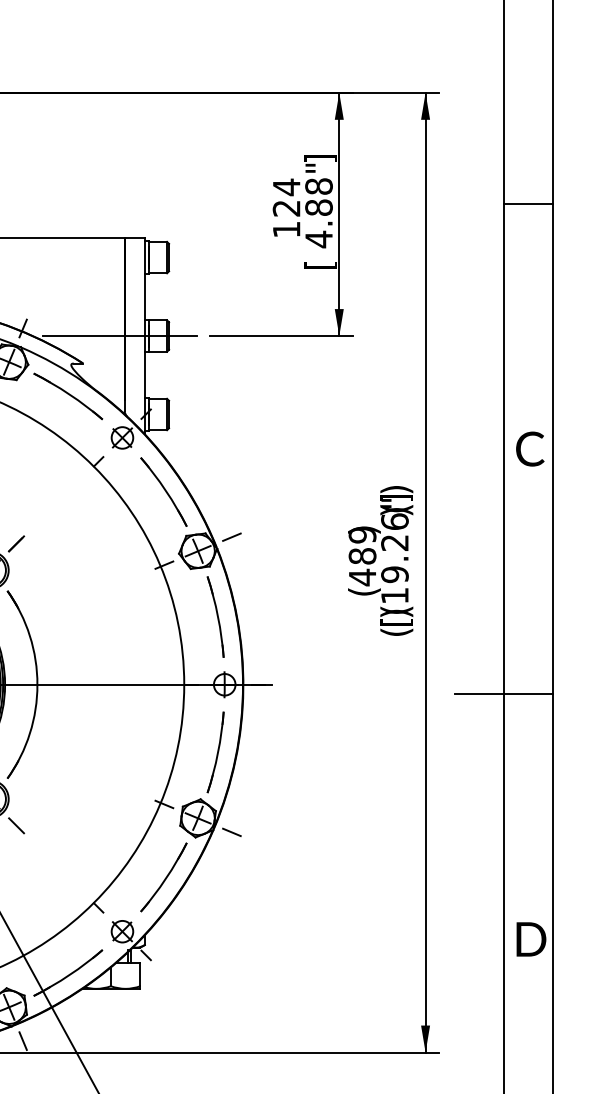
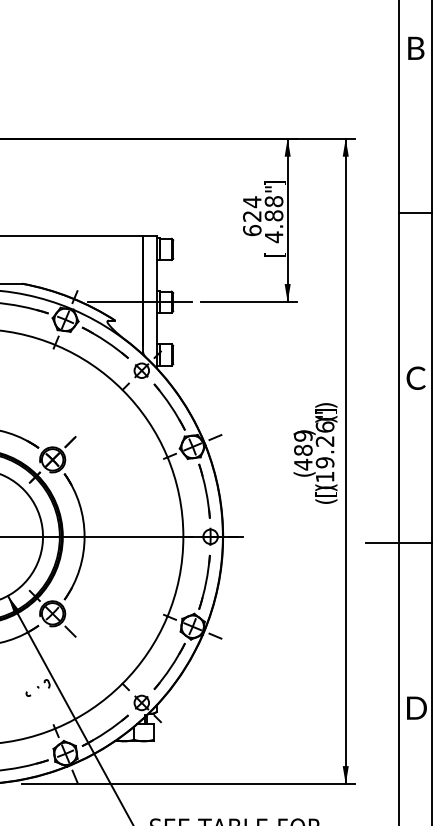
text: (286, 229) -> (252, 230), 124 -> 624

